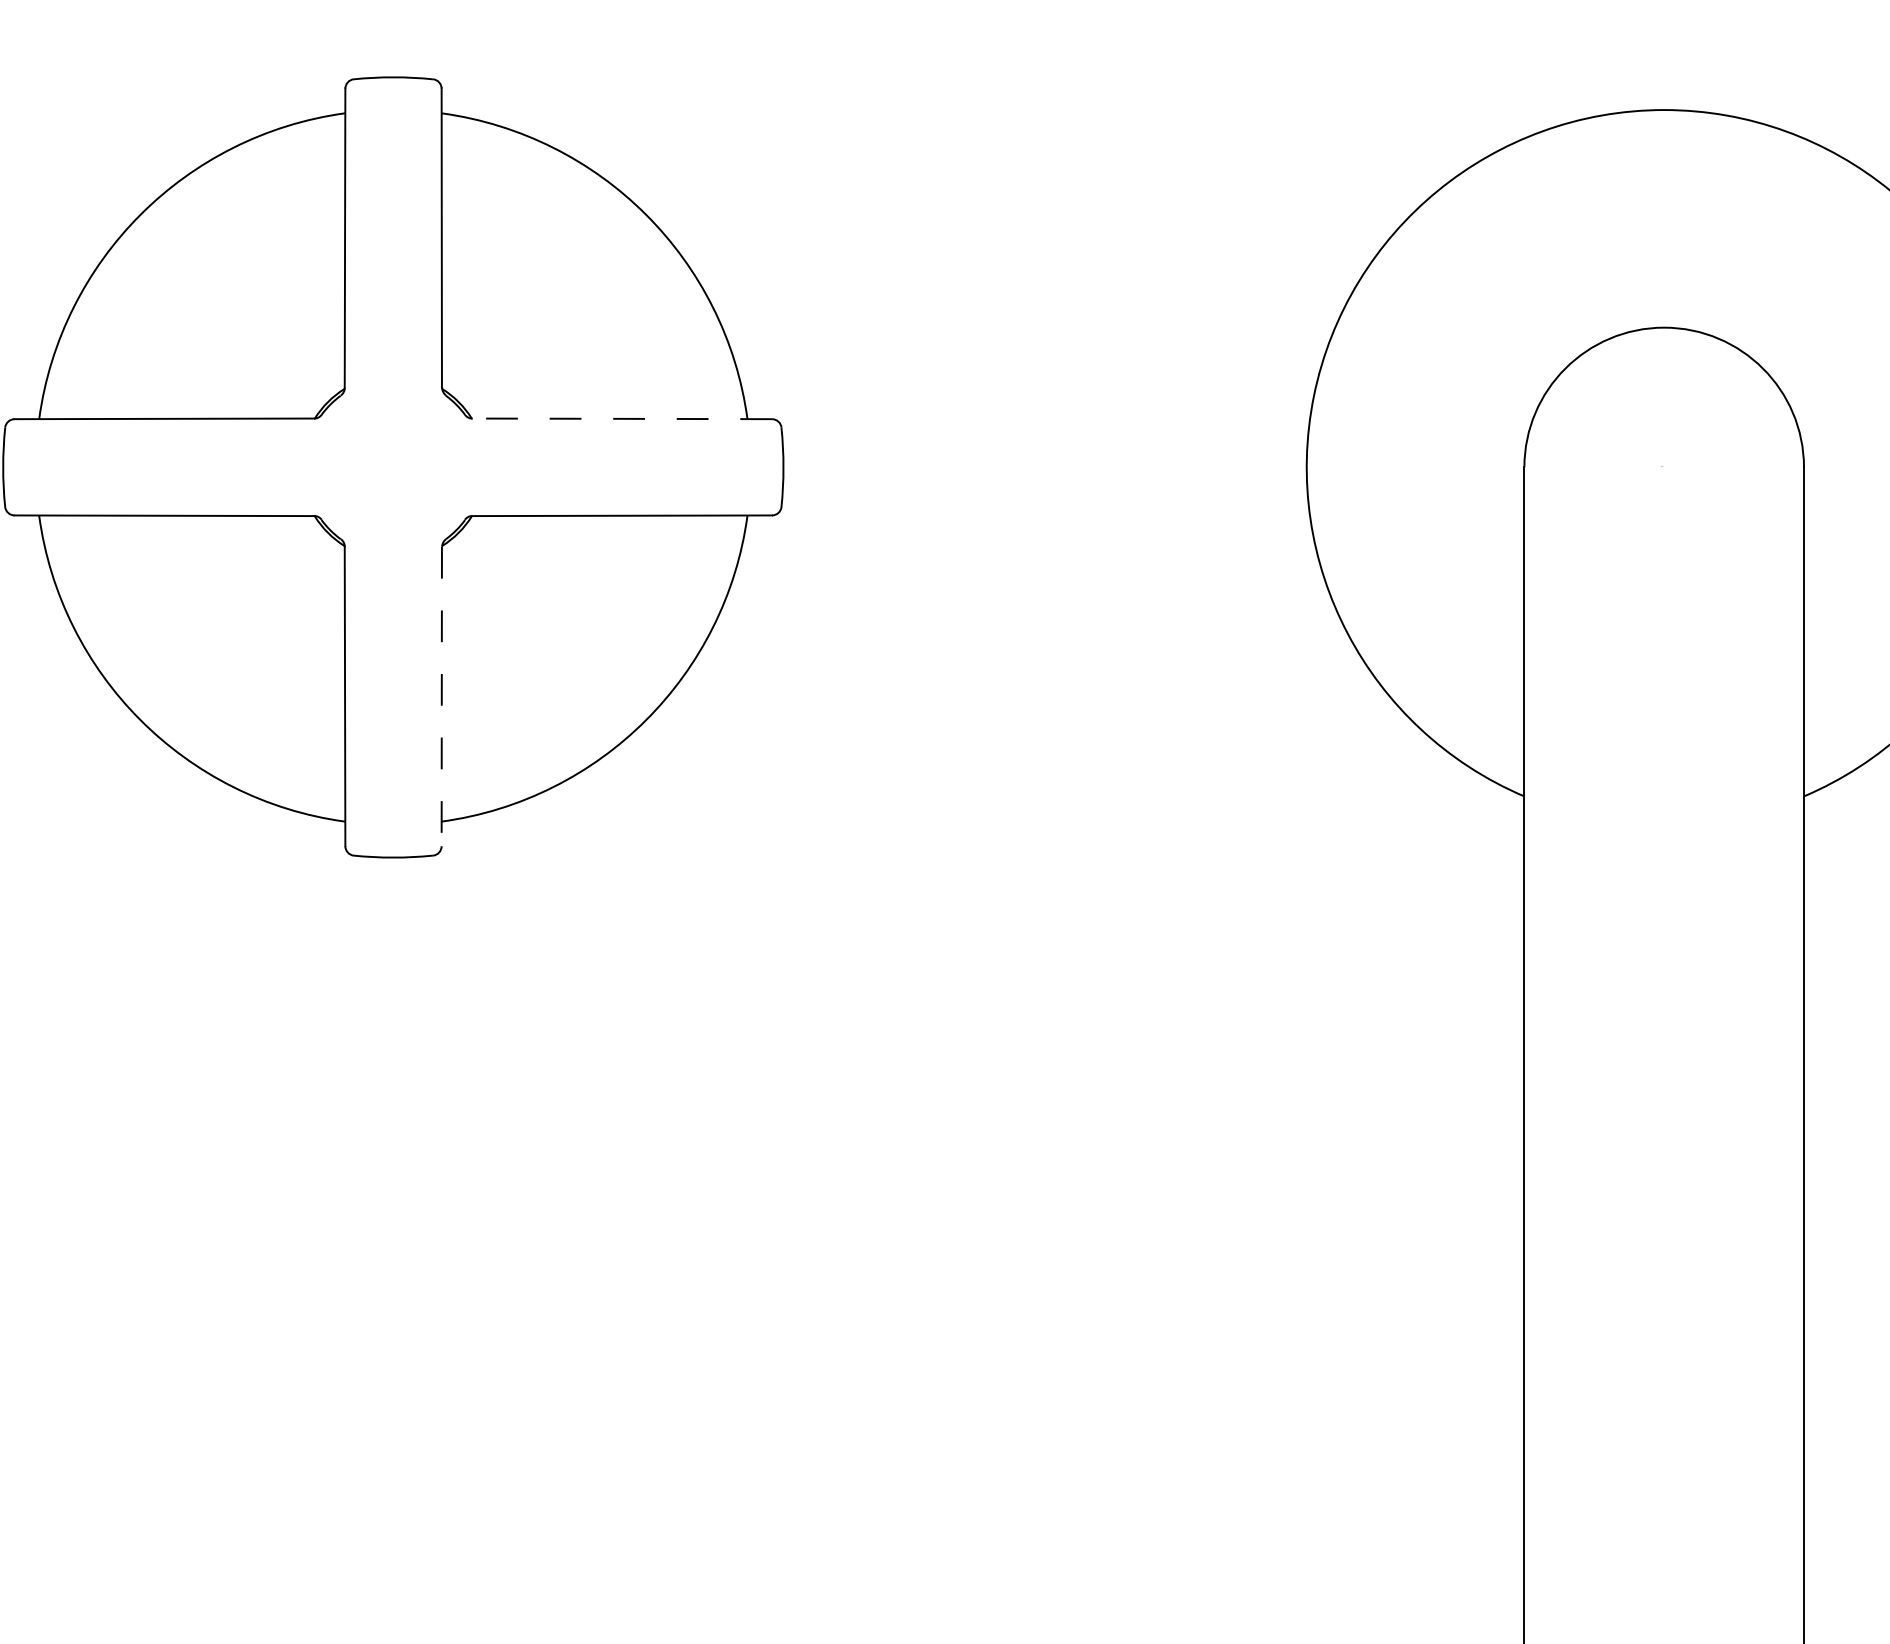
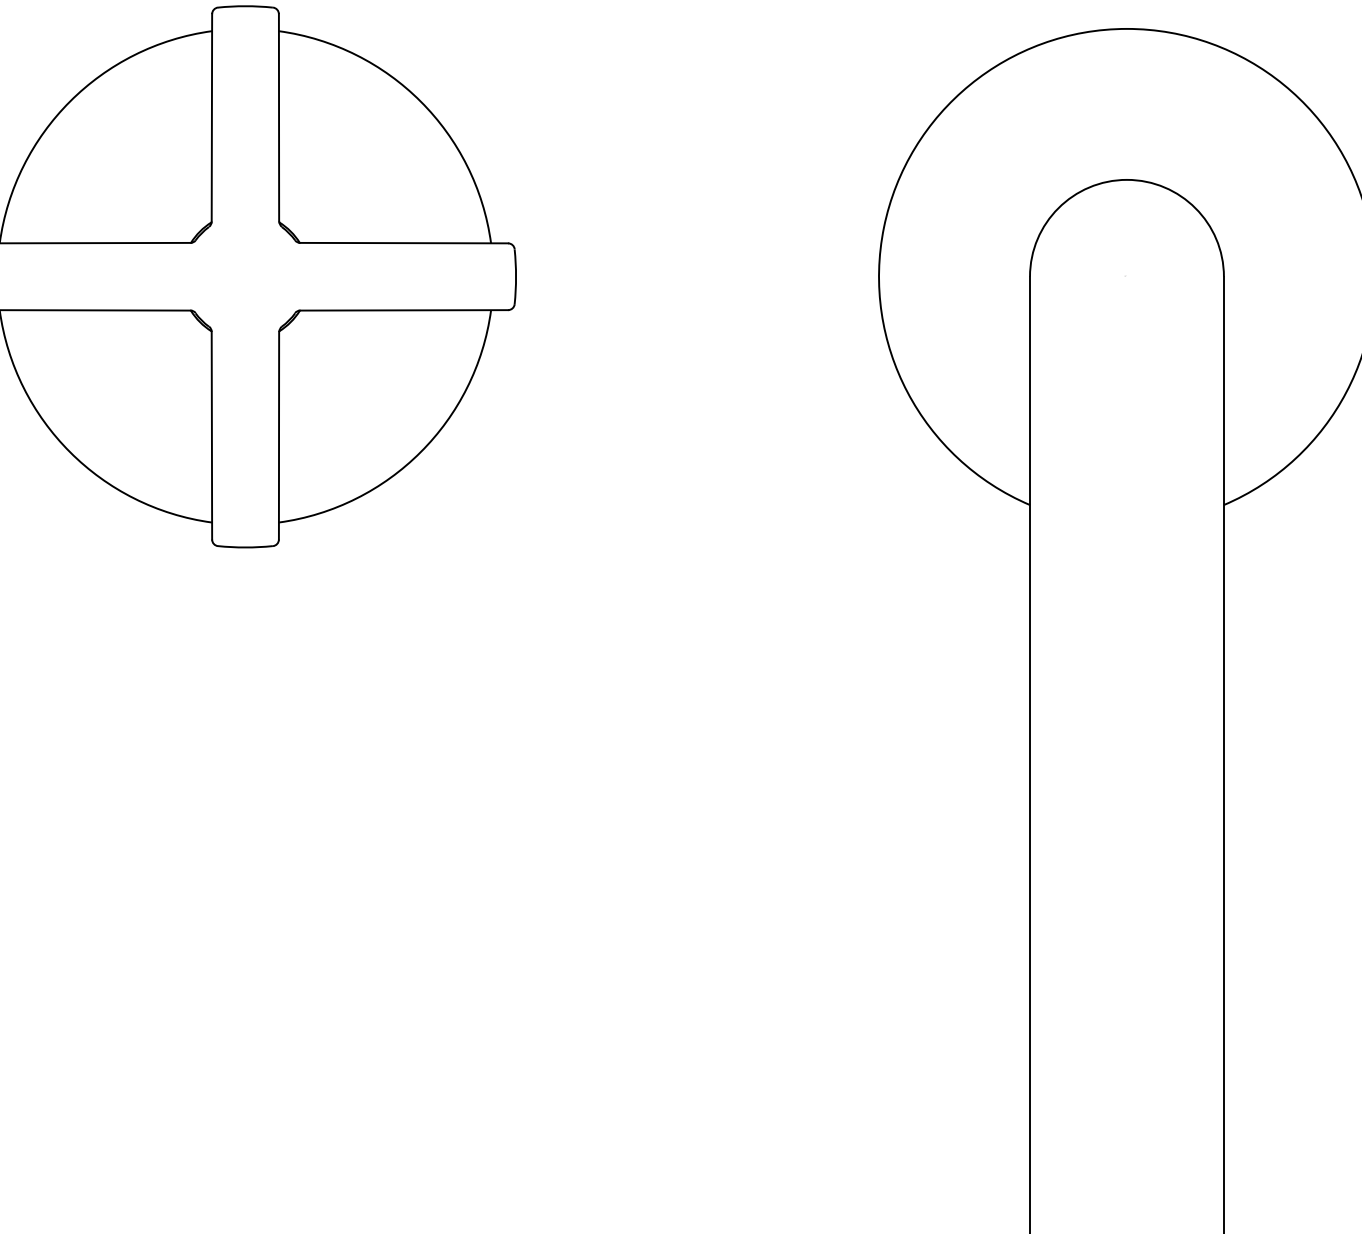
line: (622, 419) -> (404, 243), dashed -> solid
line: (442, 696) -> (279, 435), dashed -> solid

